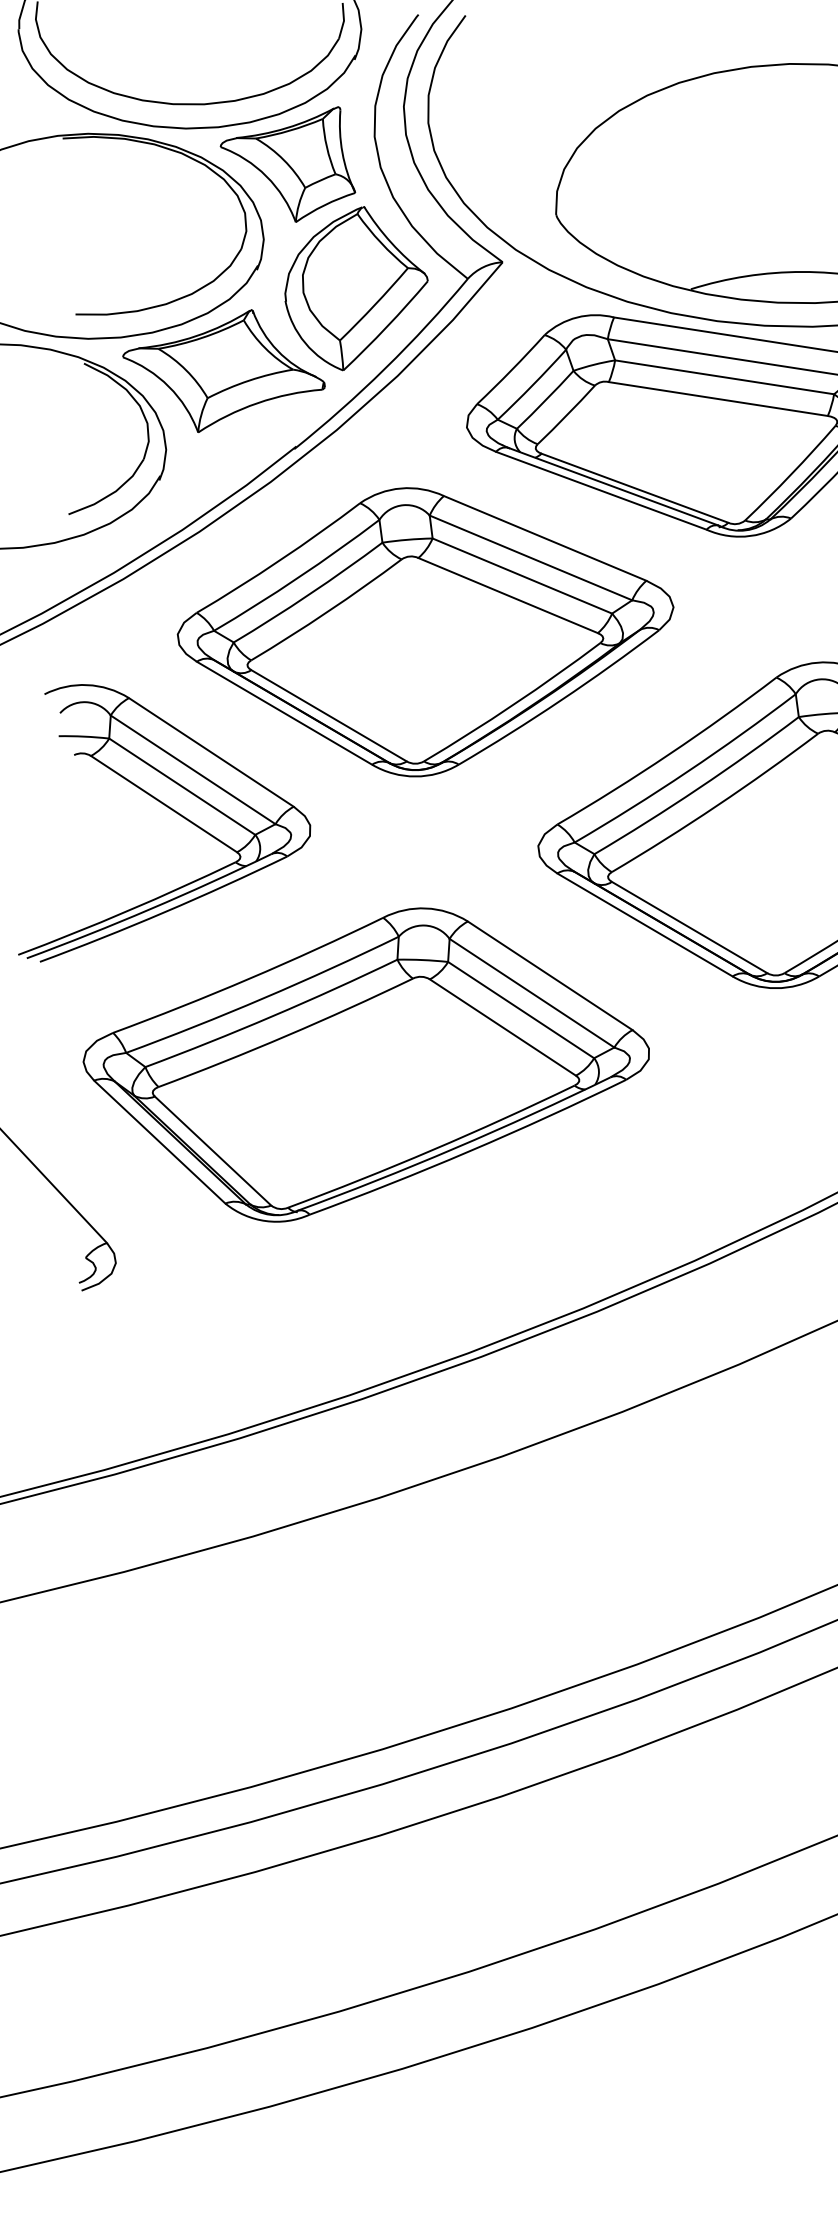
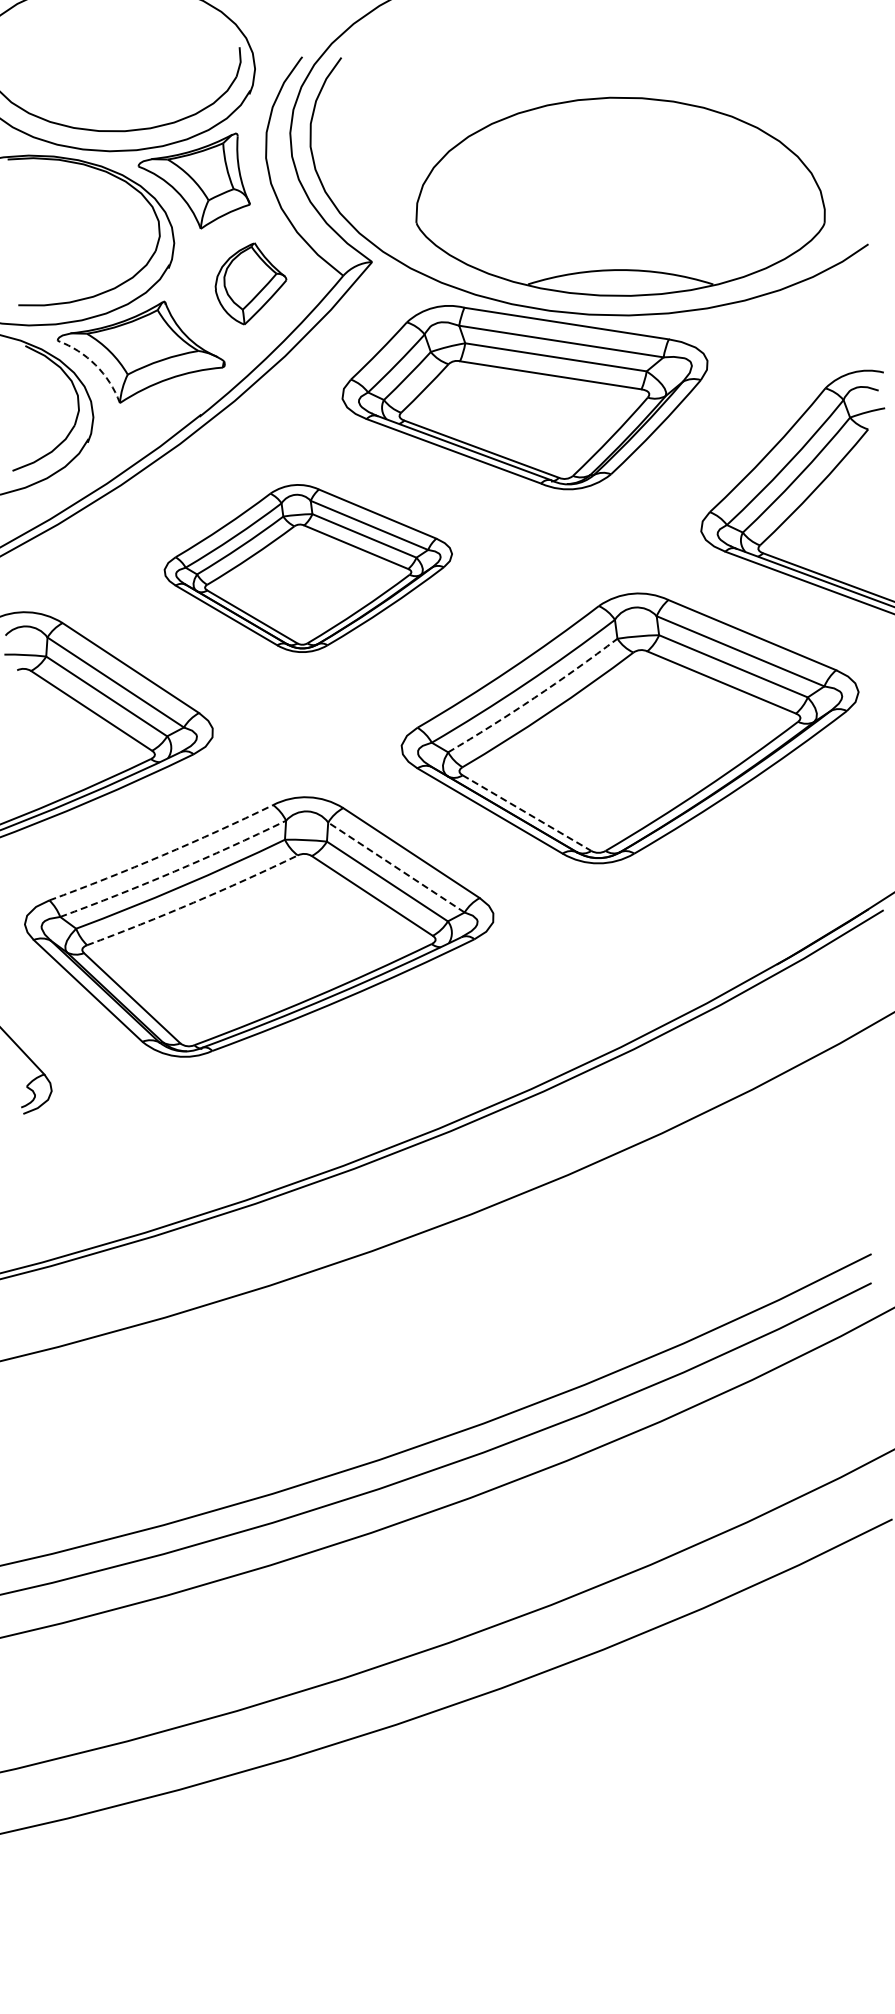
part: (355, 288) -> (250, 283), size x0.6
arc: (168, 387) -> (95, 365), solid -> dashed
part: (425, 632) -> (308, 568), size x0.7
arc: (698, 787) -> (534, 697), solid -> dashed
line: (689, 927) -> (526, 813), solid -> dashed
arc: (249, 978) -> (162, 855), solid -> dashed
line: (532, 993) -> (396, 867), solid -> dashed
arc: (264, 998) -> (174, 871), solid -> dashed
arc: (287, 1035) -> (193, 902), solid -> dashed

